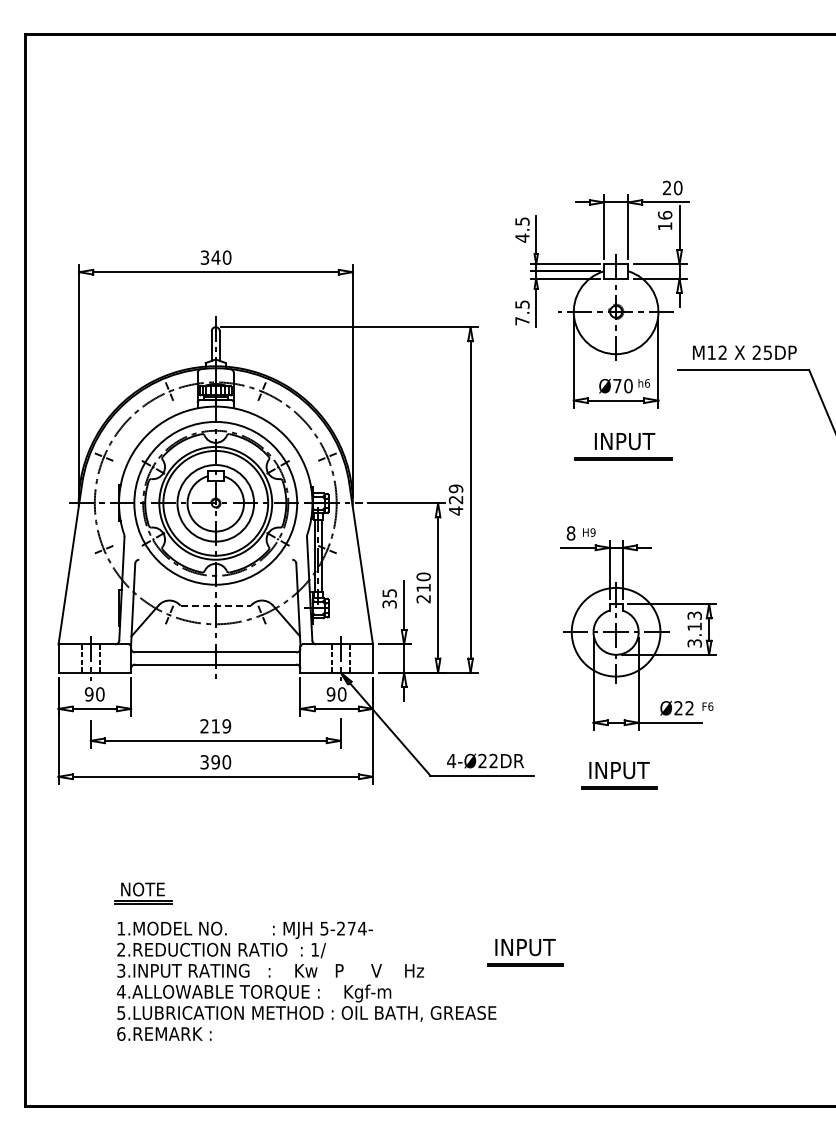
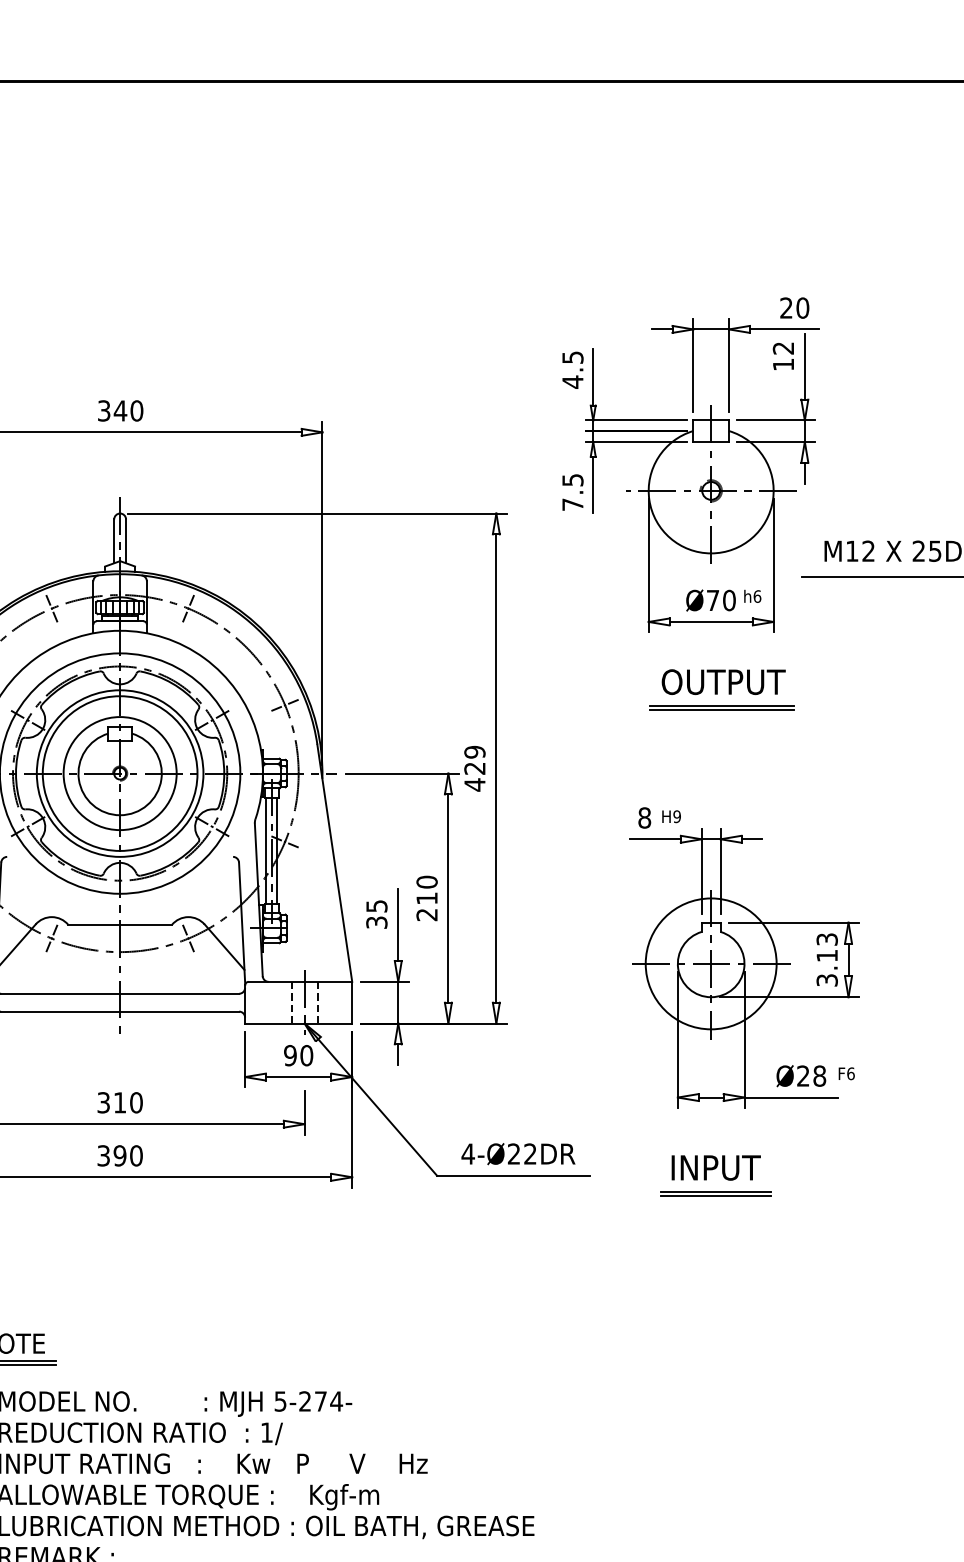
text: (664, 214) -> (782, 347), 16 -> 12
text: (624, 441) -> (723, 682), INPUT -> OUTPUT
line: (216, 605) -> (121, 924), dashed -> solid
text: (689, 708) -> (819, 1076), Ø22 -> Ø28
text: (215, 726) -> (119, 1103), 219 -> 310
part: (525, 952) -> (577, 1436), removed

